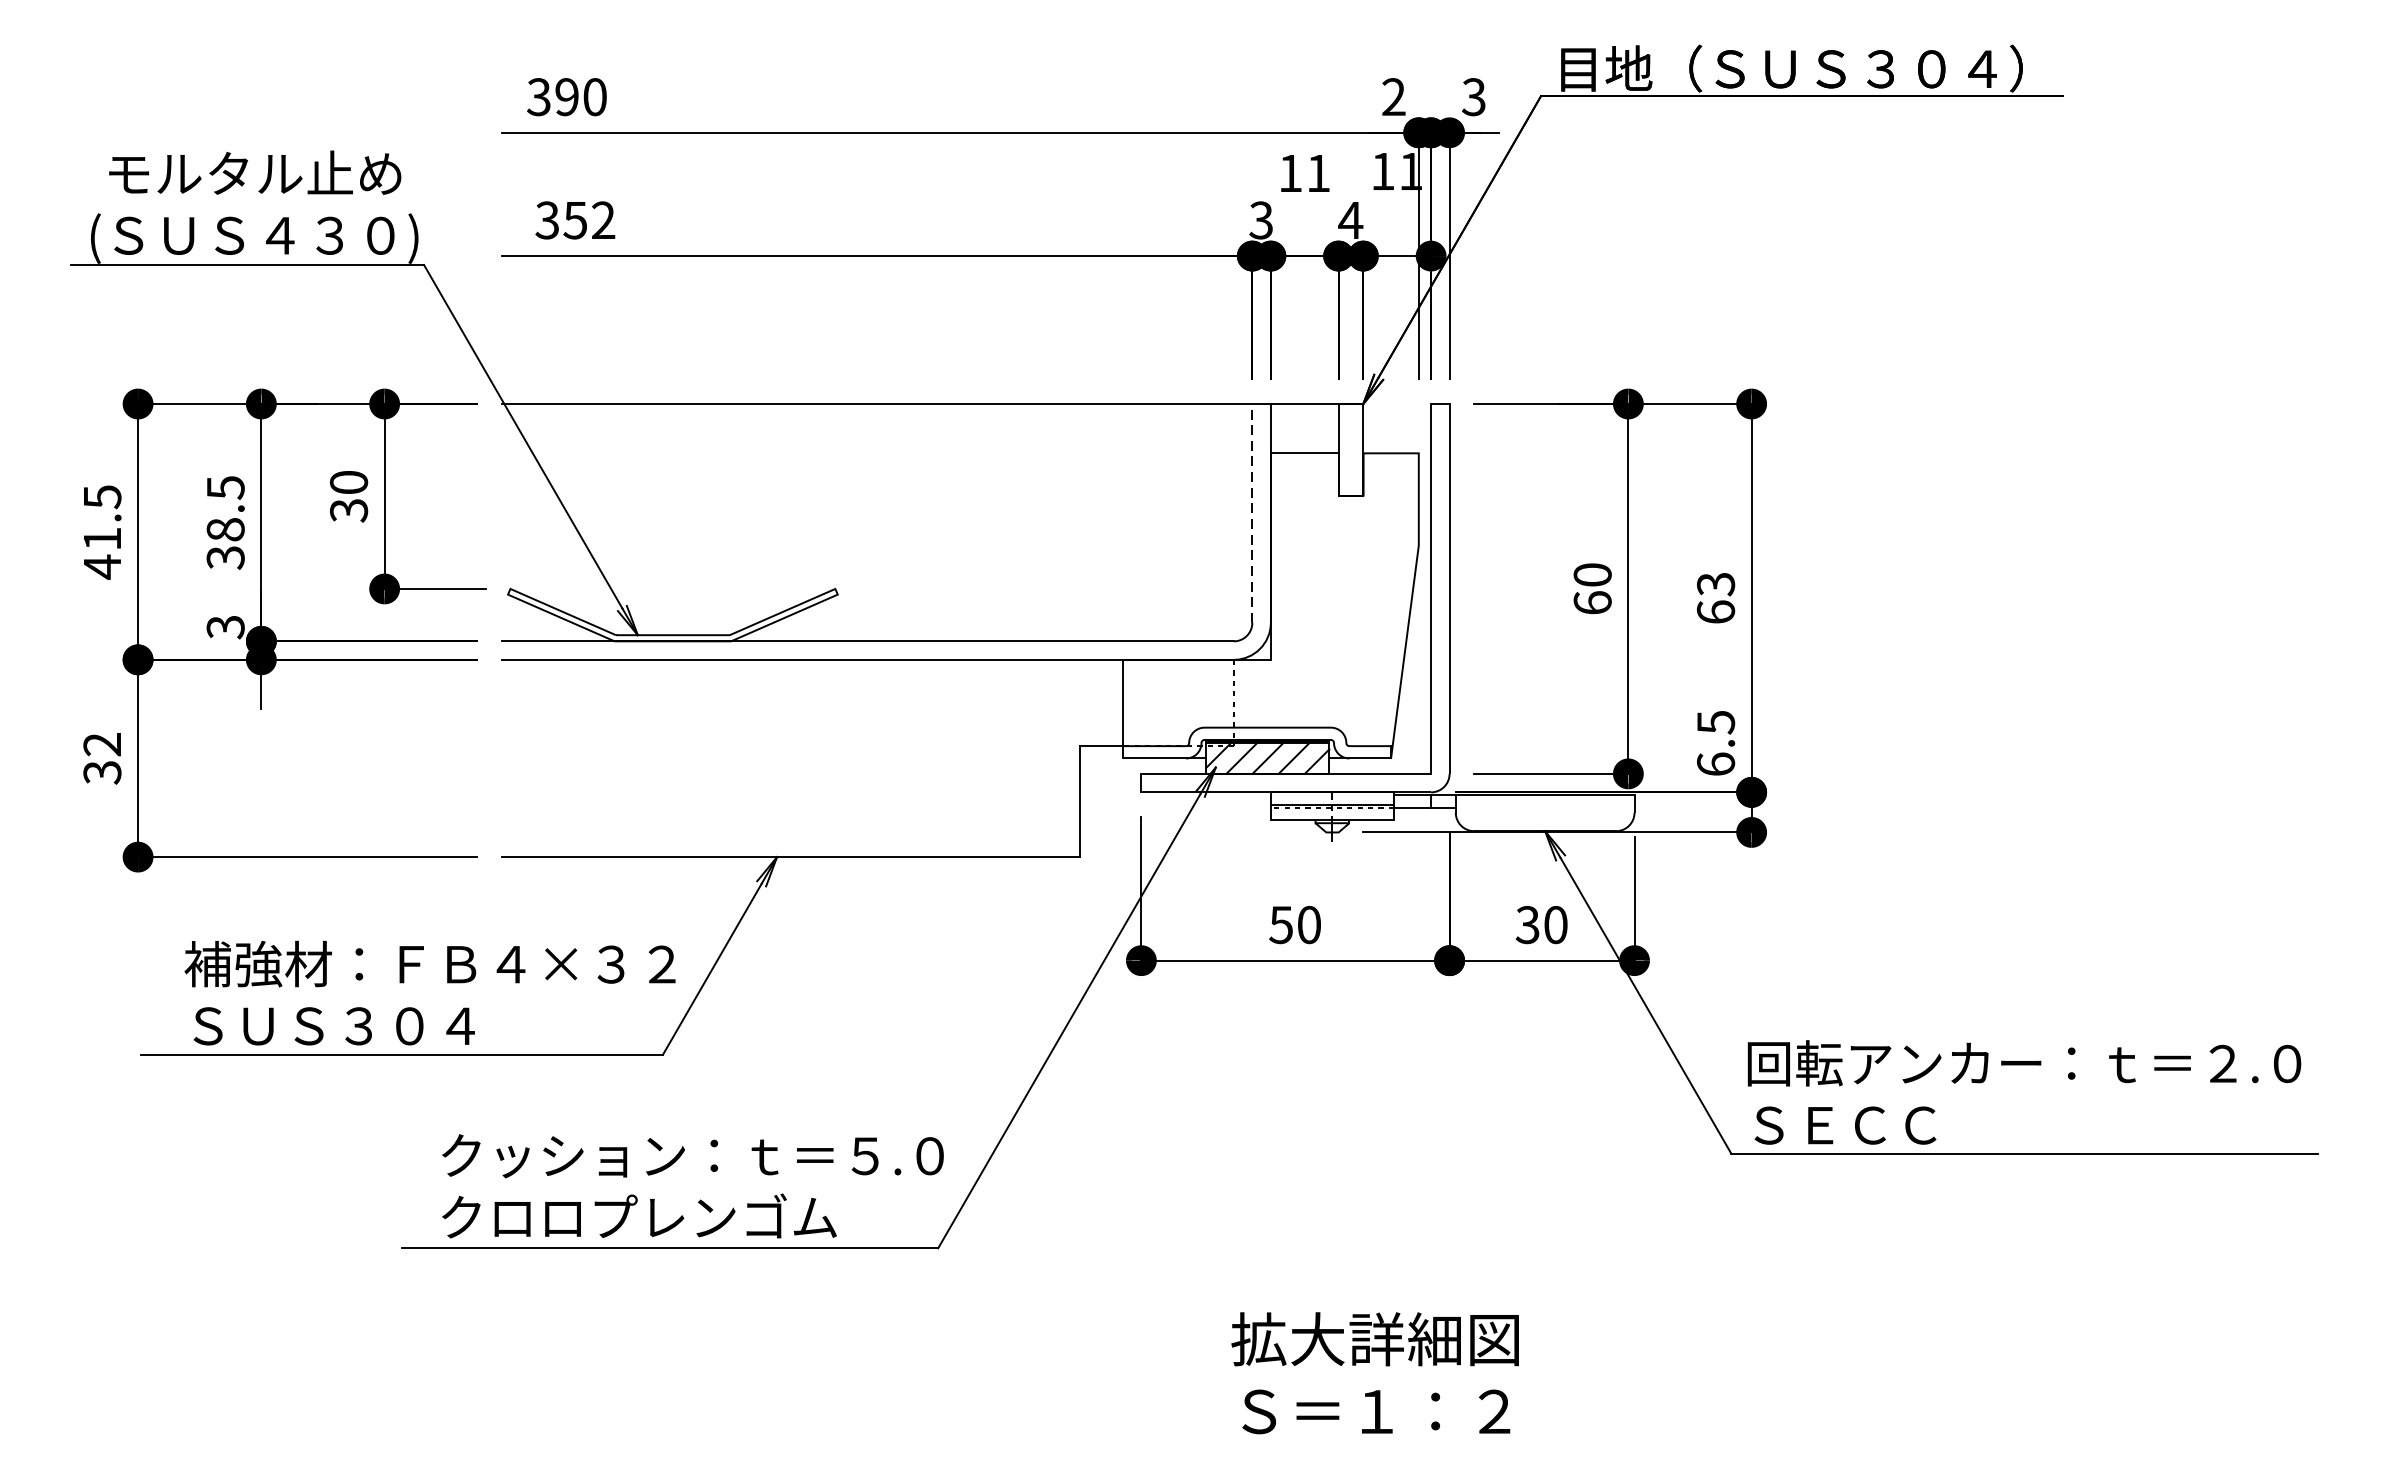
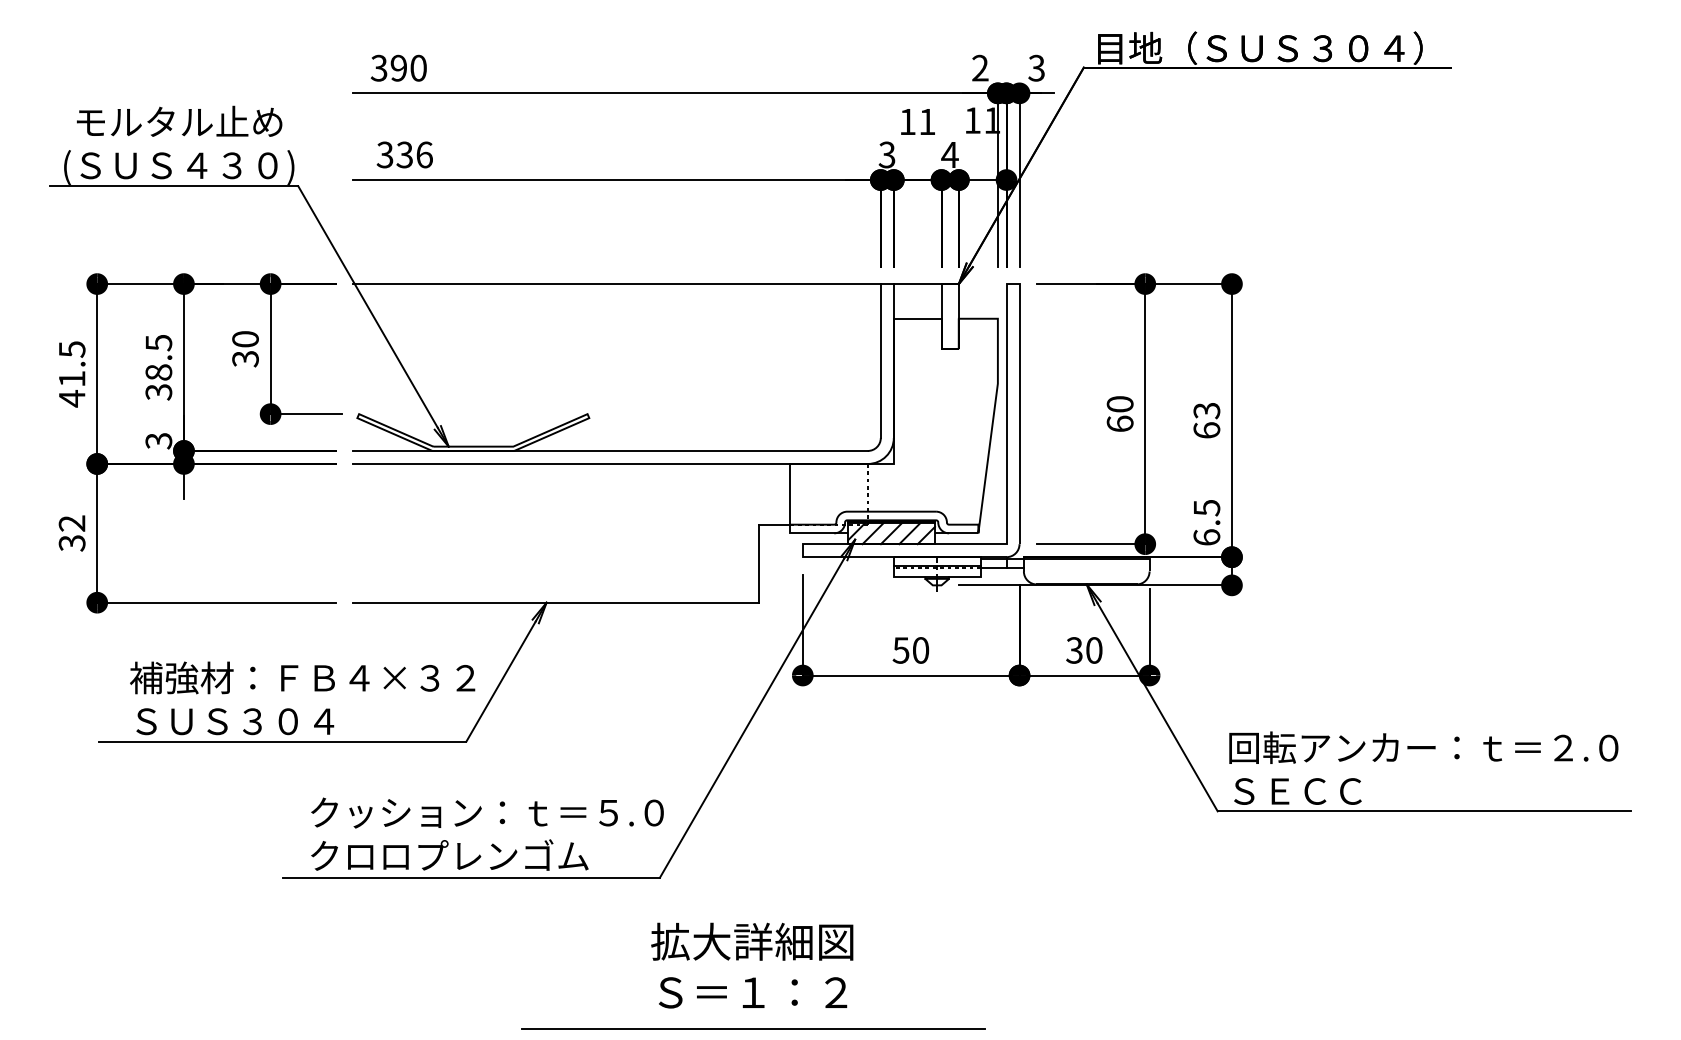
text: (589, 219) -> (414, 154), 352 -> 336
line: (1251, 514) -> (880, 361), dashed -> solid
text: (1375, 1373) -> (752, 965), moved
line: (1071, 1462) -> (753, 1028), added

